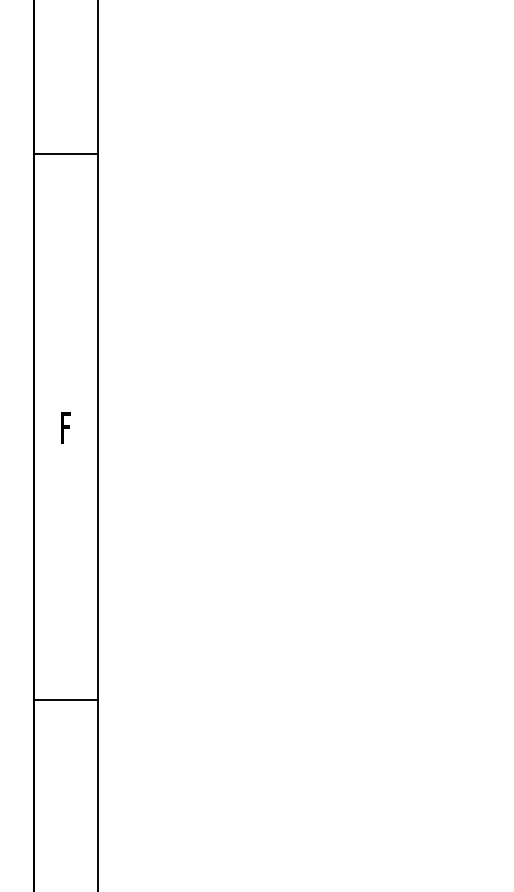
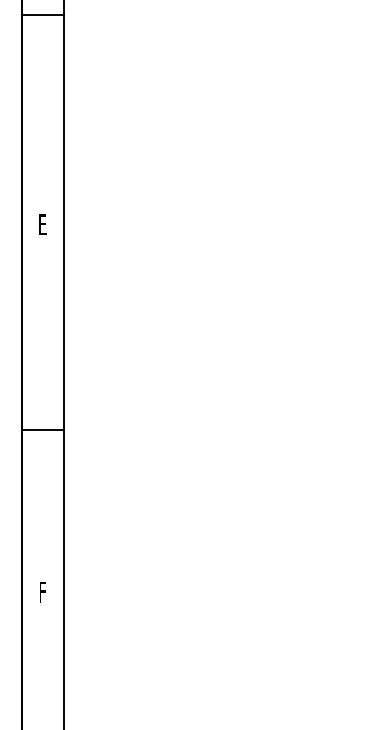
line: (65, 153) -> (42, 14), moved
text: (65, 427) -> (42, 224), F -> E
line: (65, 700) -> (42, 430), moved

